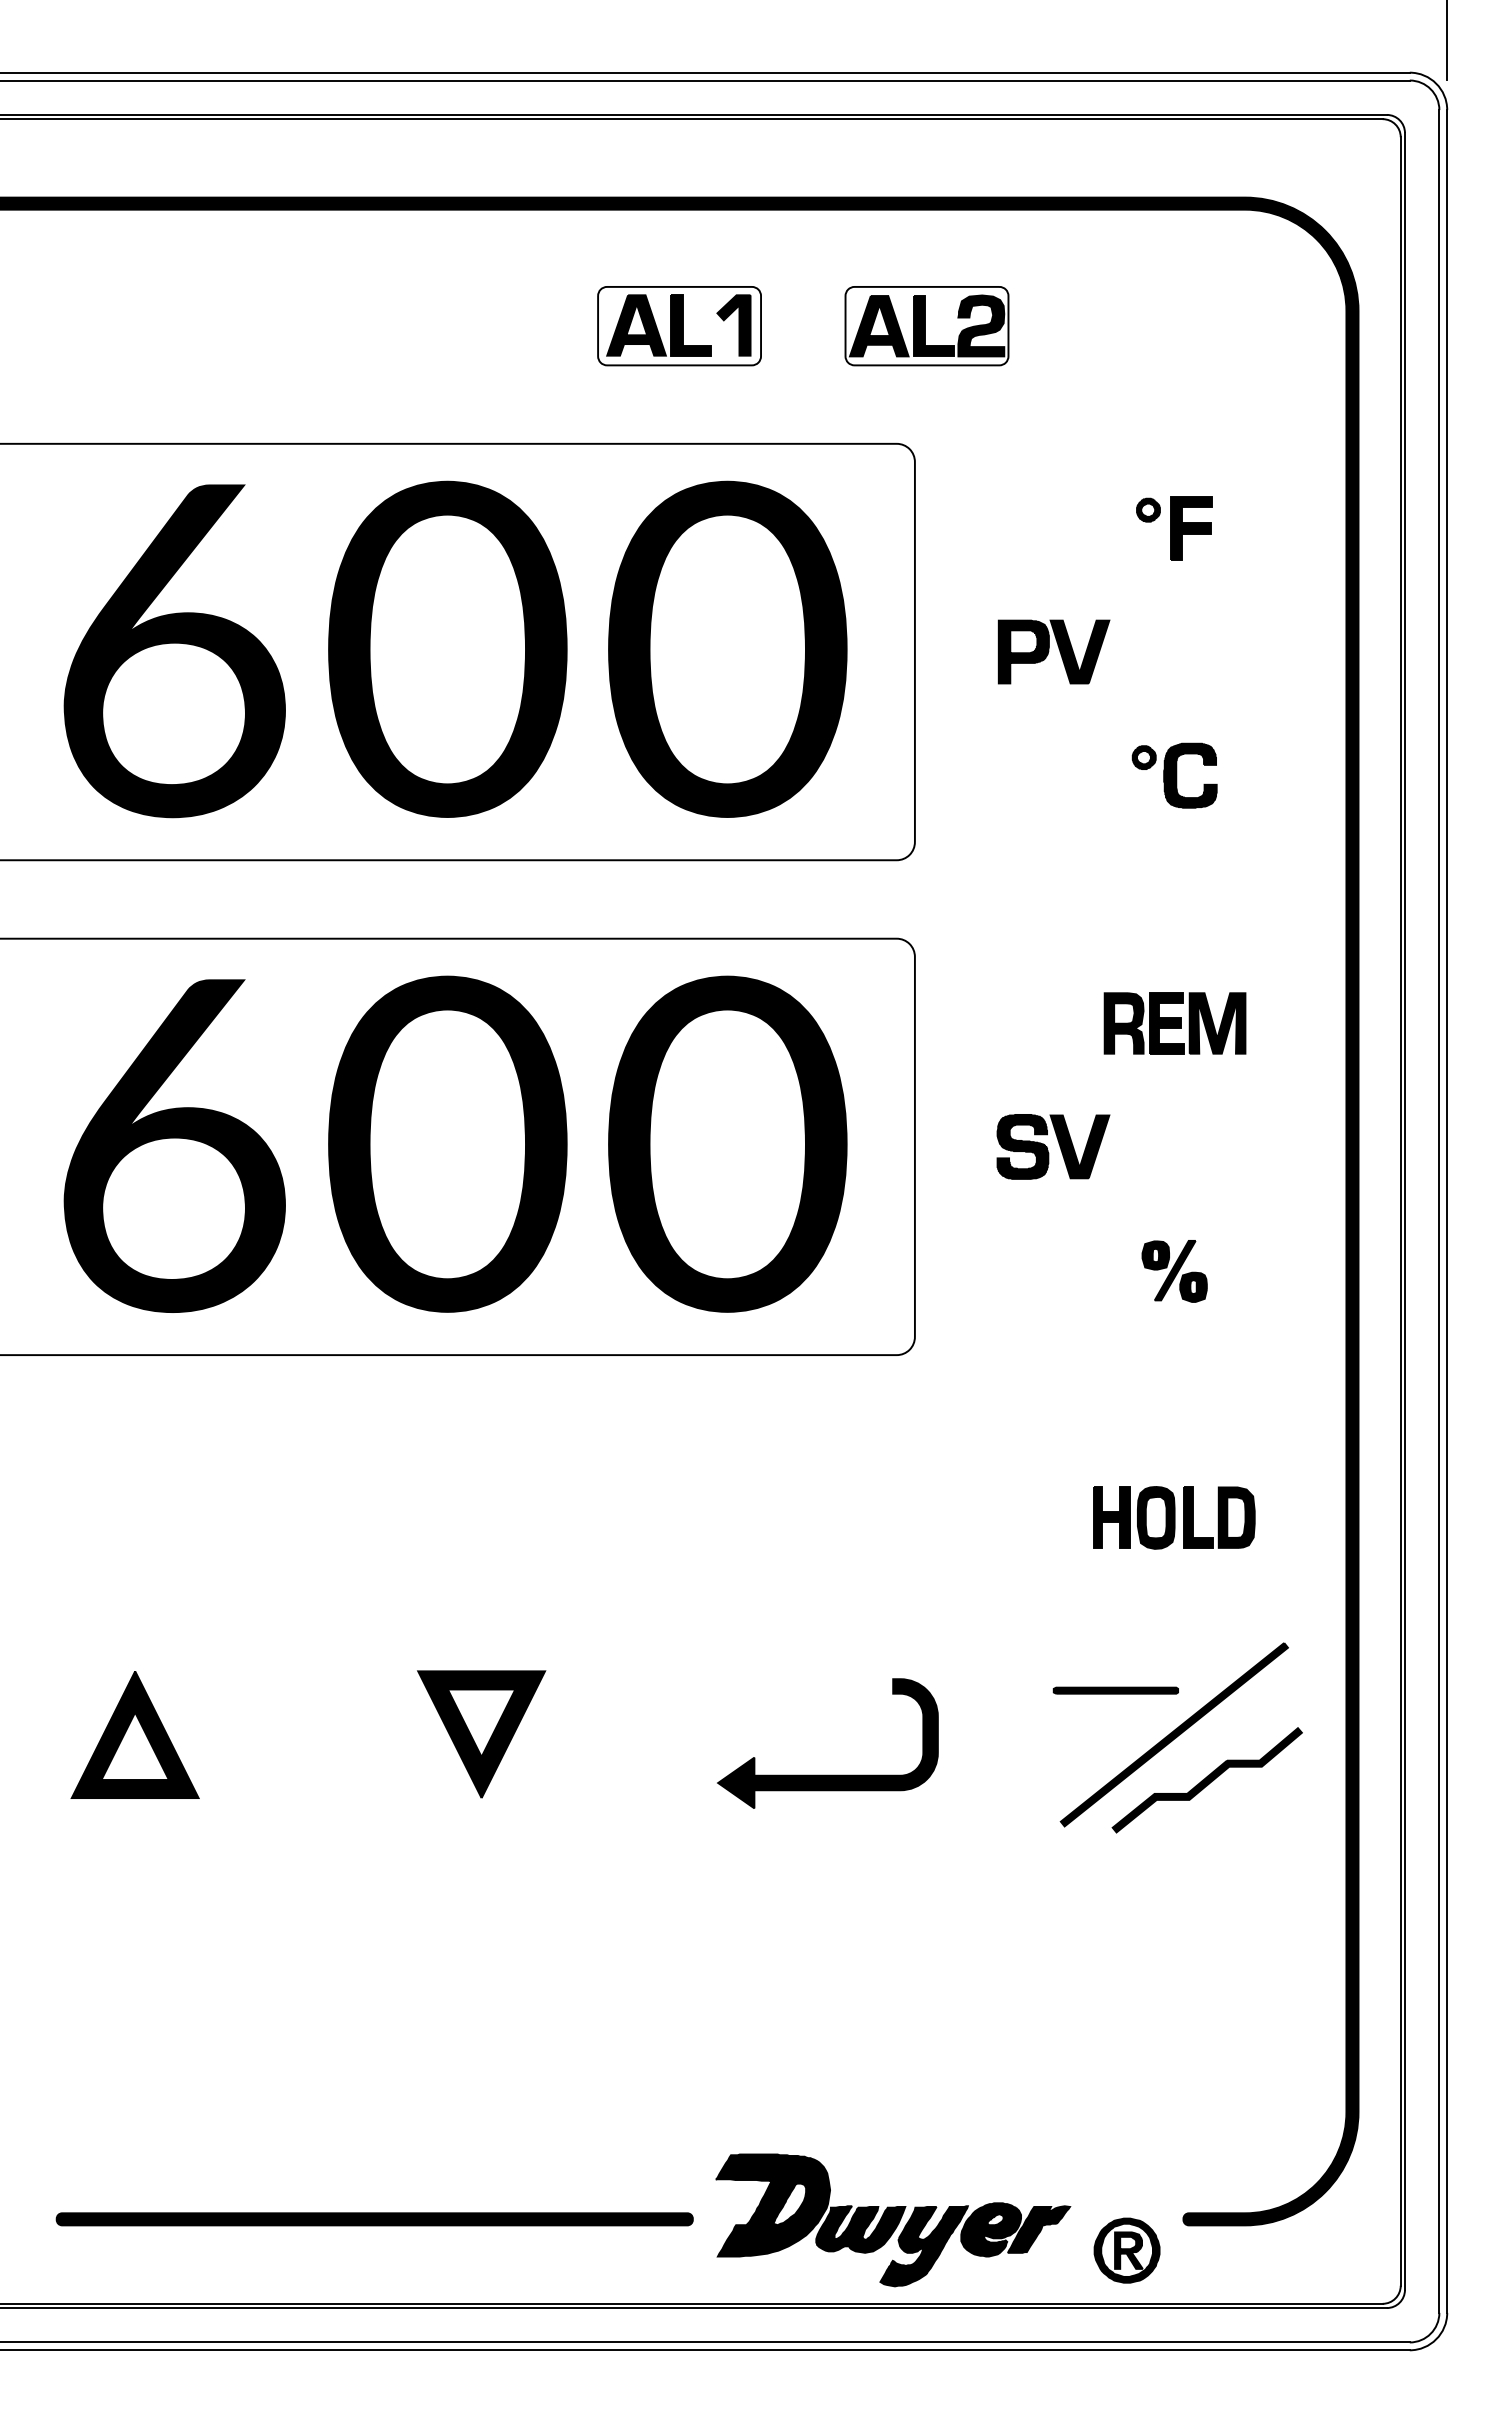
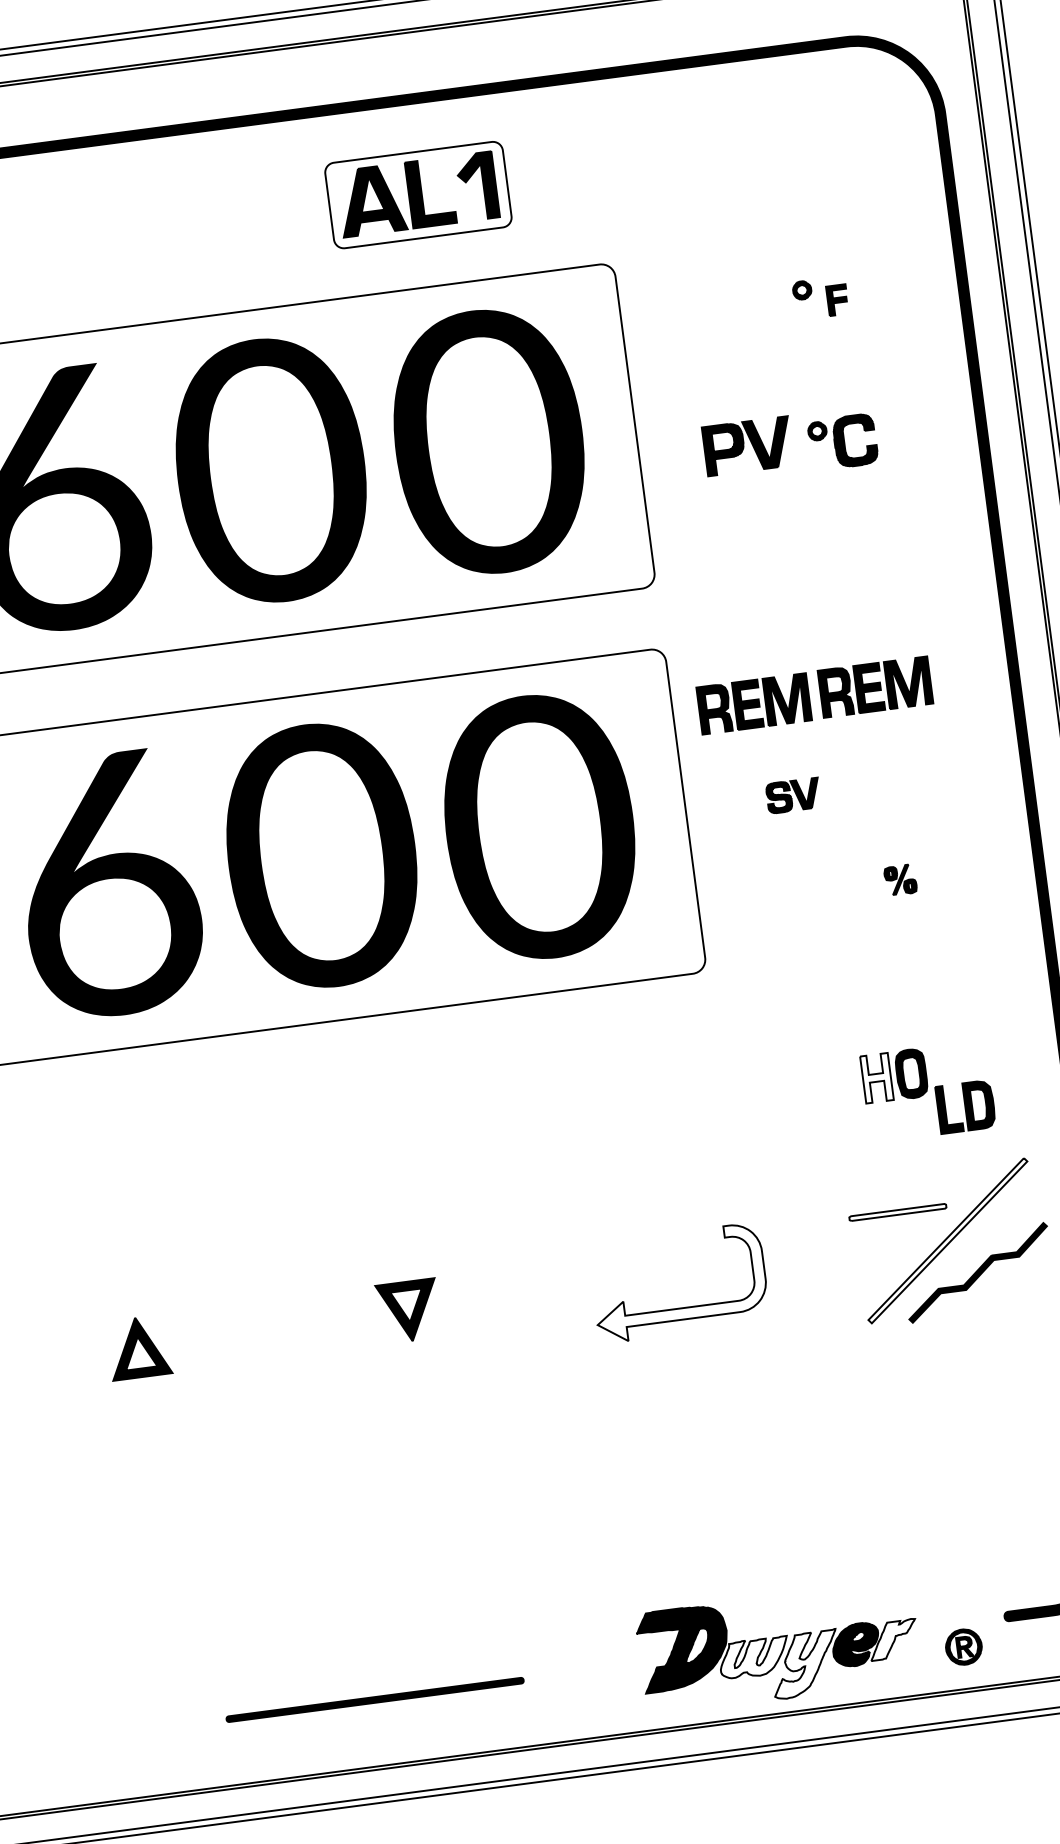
part: (679, 326) -> (418, 195), size x1.4
part: (926, 326) -> (610, 170), removed
part: (1191, 528) -> (837, 300), size x0.6
part: (1053, 651) -> (747, 445), moved
part: (1174, 775) -> (842, 442), moved
part: (1018, 1024) -> (753, 703), added
part: (1053, 1146) -> (793, 795), size x0.6
part: (1174, 1271) -> (900, 880), size x0.6
fill: (1111, 1517) -> (876, 1078), removed
part: (1219, 1517) -> (965, 1106), moved
fill: (1115, 1690) -> (897, 1212), removed
part: (134, 1734) -> (138, 1347), size x0.6
part: (481, 1734) -> (408, 1311), size x0.6
fill: (1173, 1734) -> (947, 1240), removed
fill: (827, 1743) -> (678, 1283), removed
part: (374, 2219) -> (375, 1700), size x0.6
fill: (860, 2229) -> (754, 1658), removed
fill: (1038, 2229) -> (892, 1639), removed
fill: (923, 2246) -> (805, 1664), removed
part: (1126, 2250) -> (963, 1647), size x0.7

